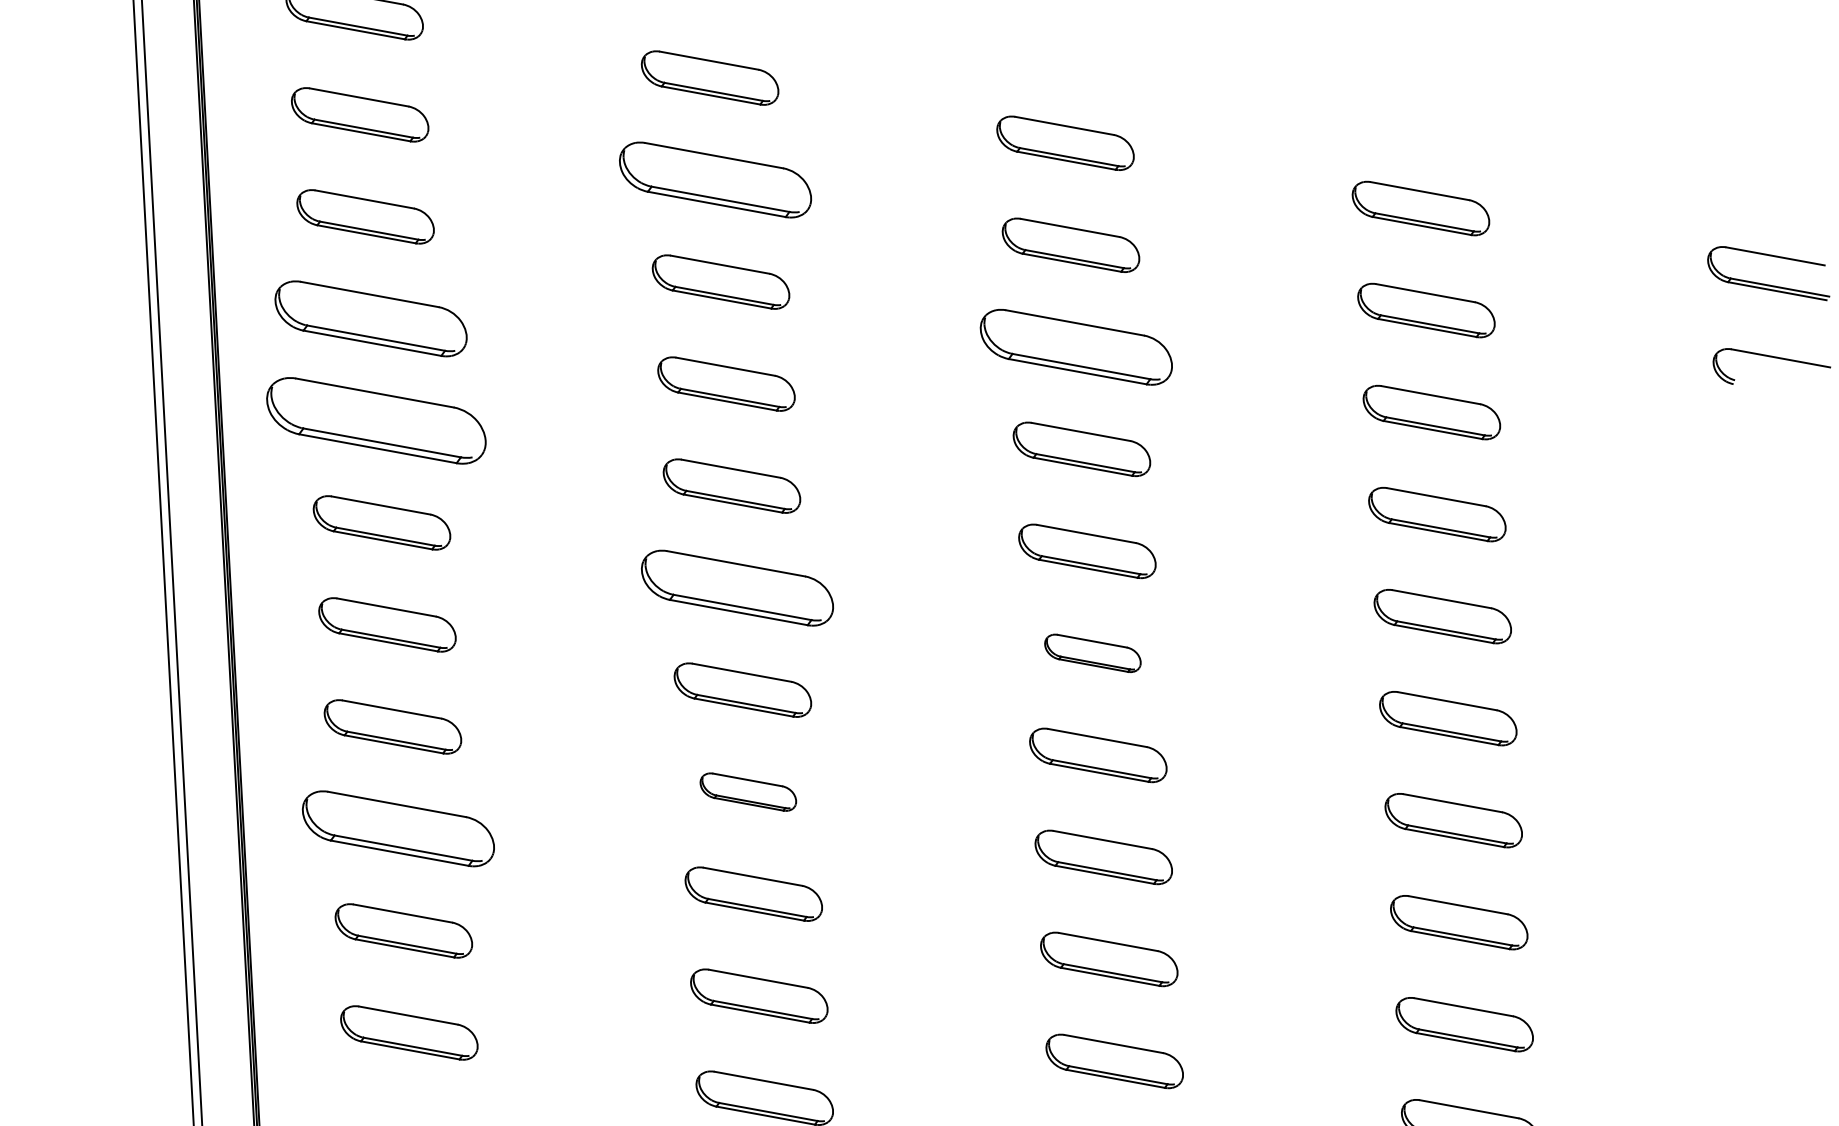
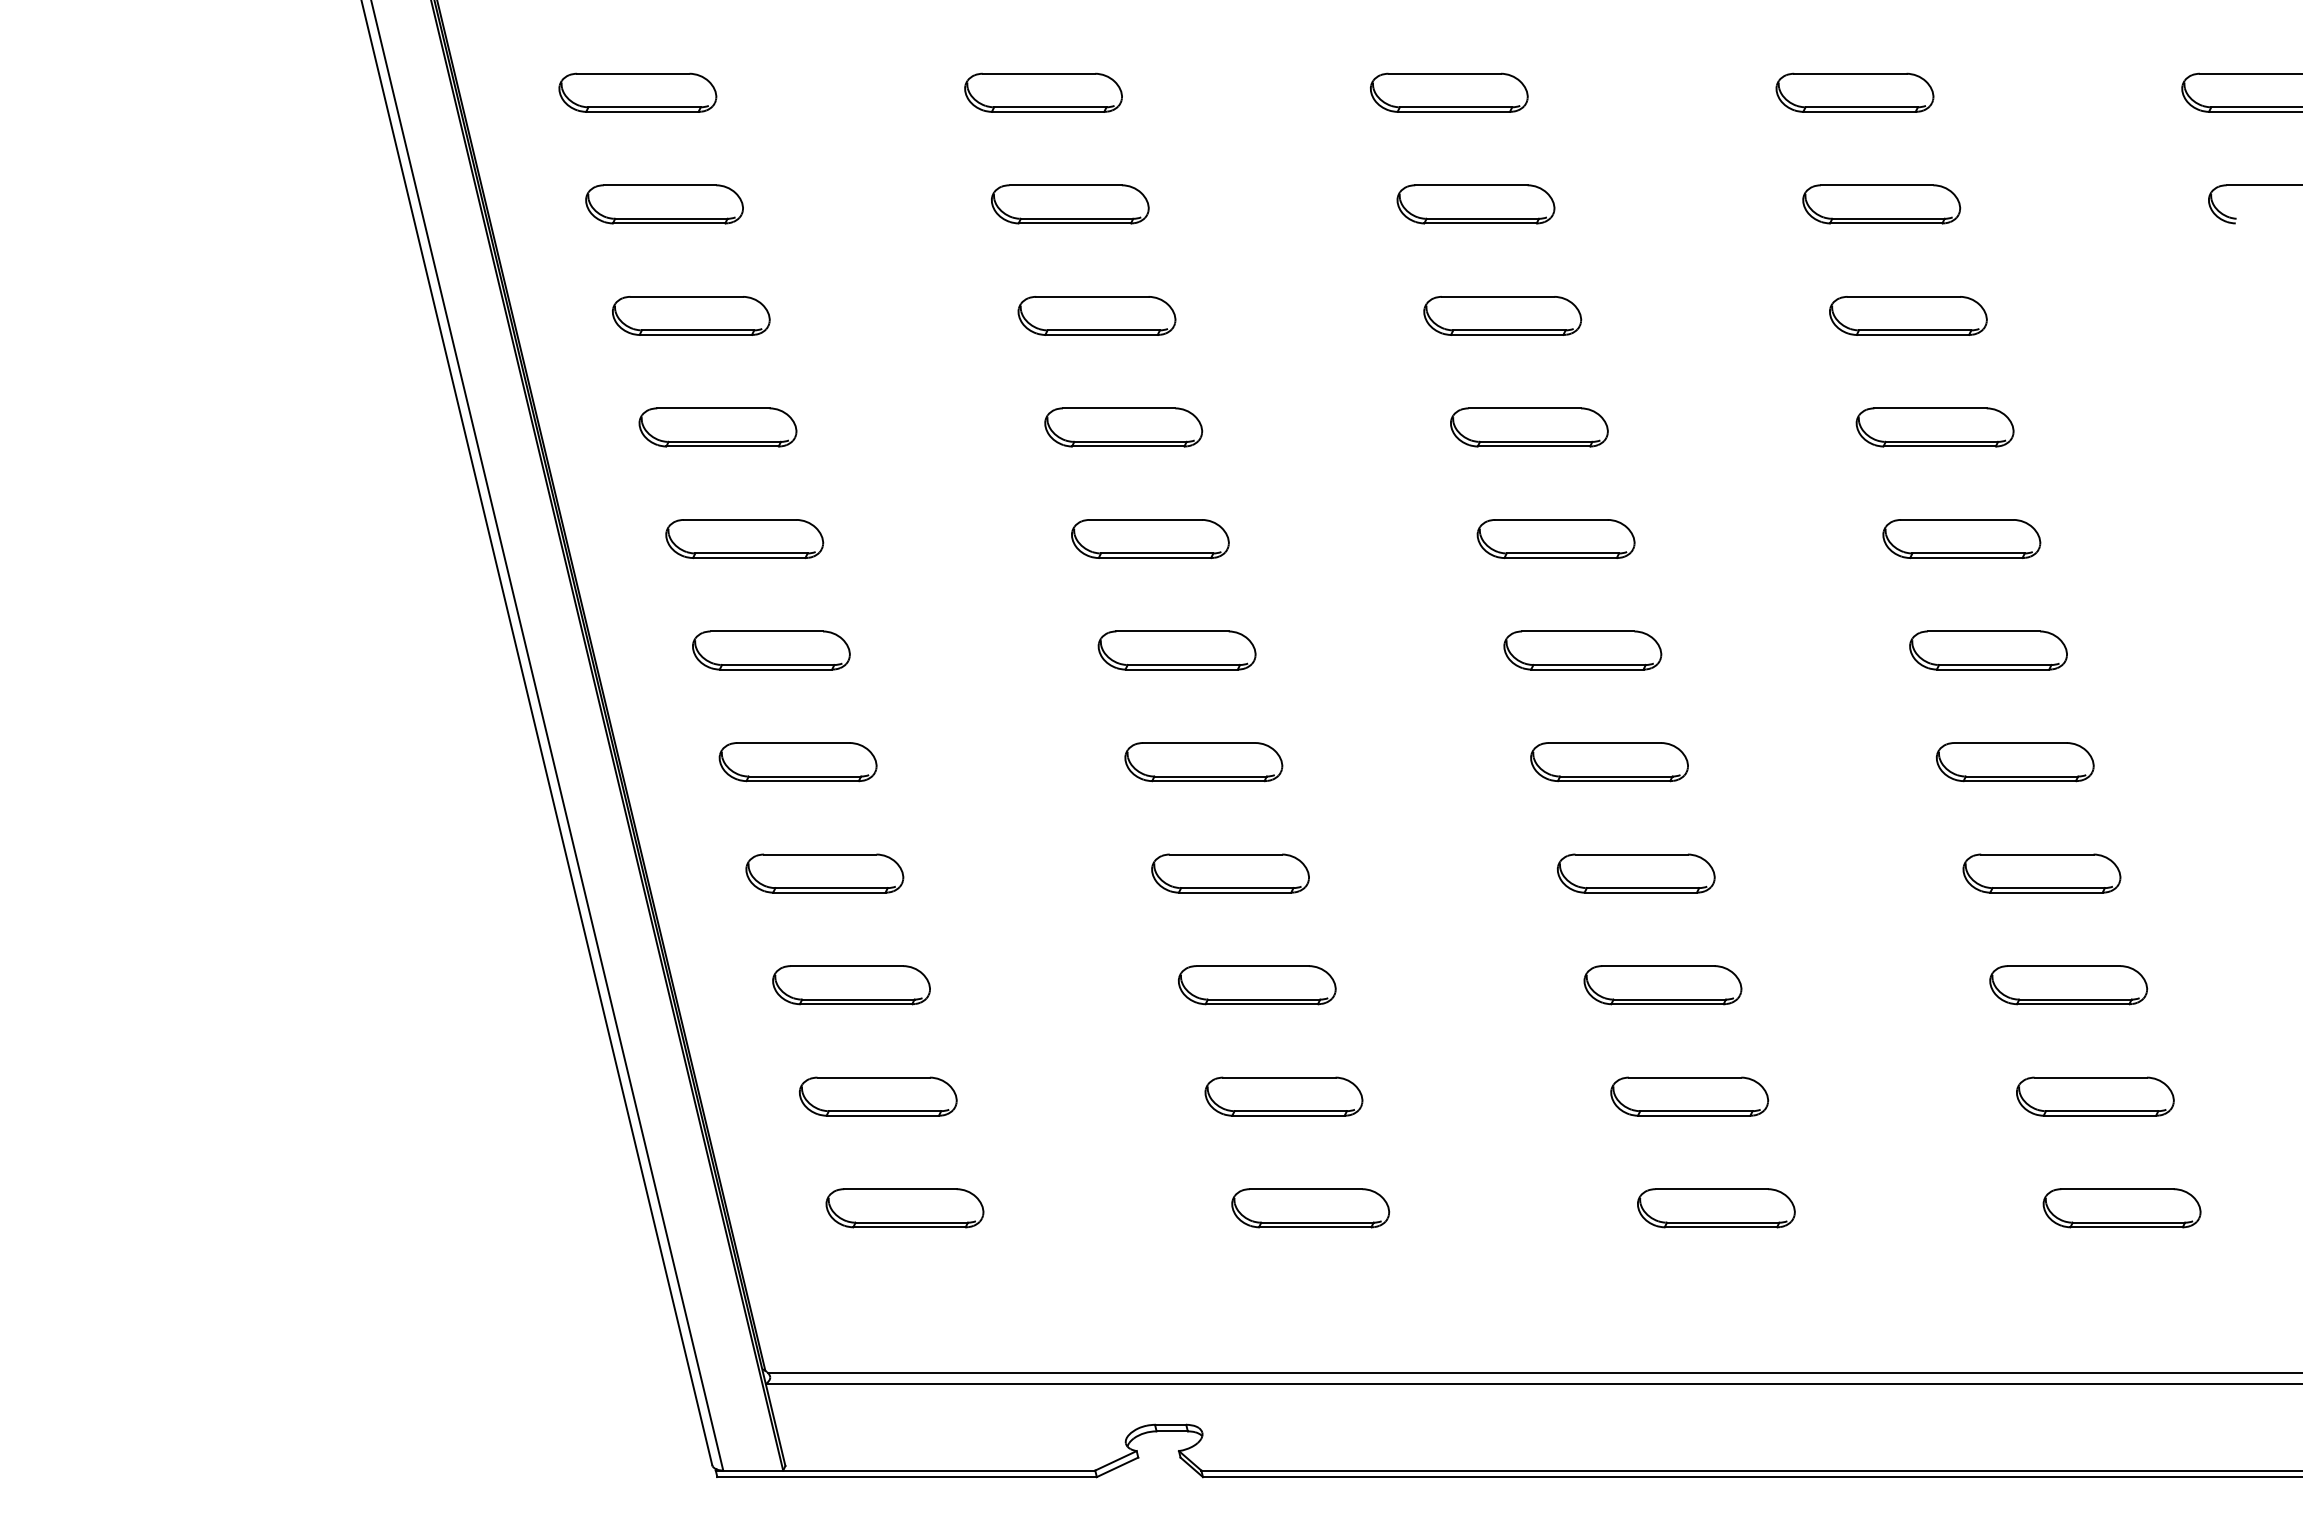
part: (715, 180) -> (1070, 204), size x0.71
part: (370, 318) -> (717, 427), size x0.71
part: (1076, 346) -> (1502, 315), size x0.71
part: (376, 420) -> (744, 538), size x0.62
part: (736, 588) -> (1176, 650), size x0.71
part: (1092, 653) -> (1582, 650), size x1.43
part: (748, 792) -> (1230, 873), size x1.43
part: (398, 829) -> (851, 985), size x0.71

